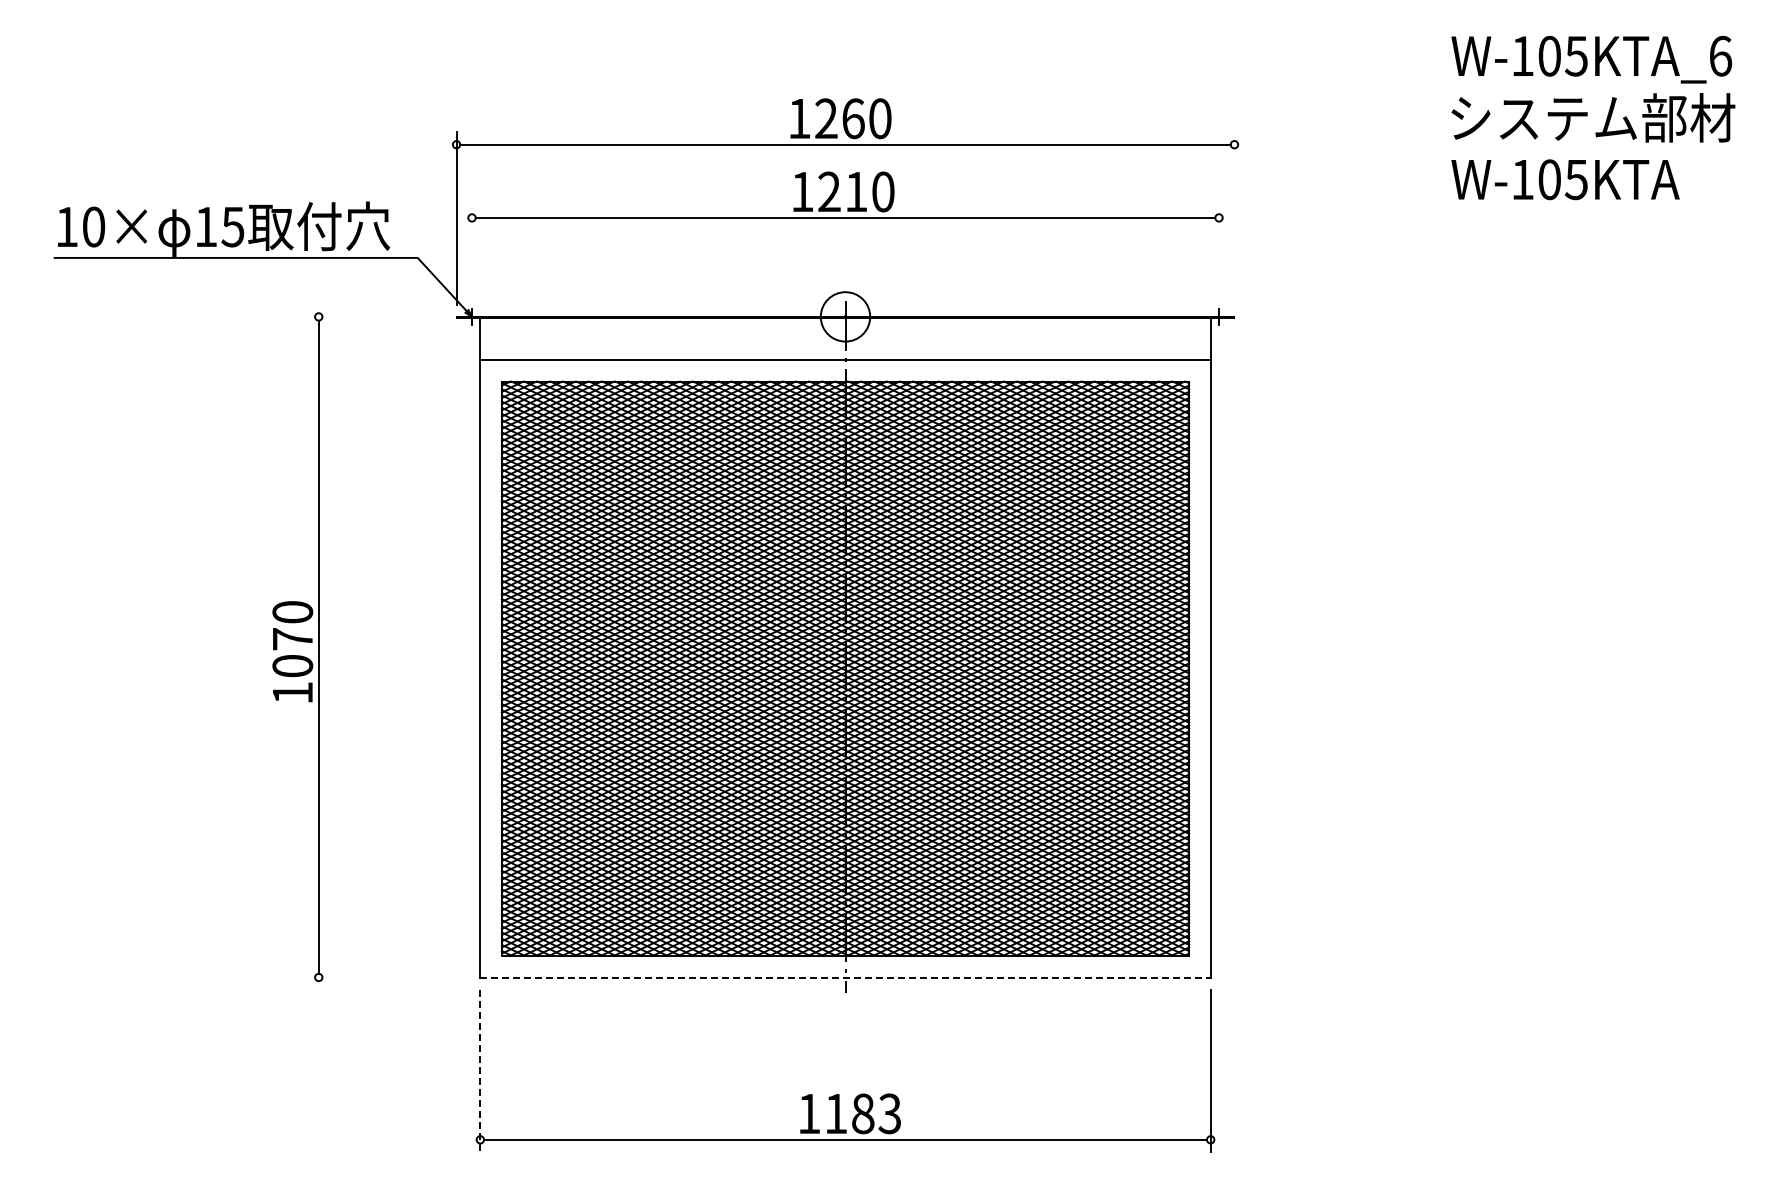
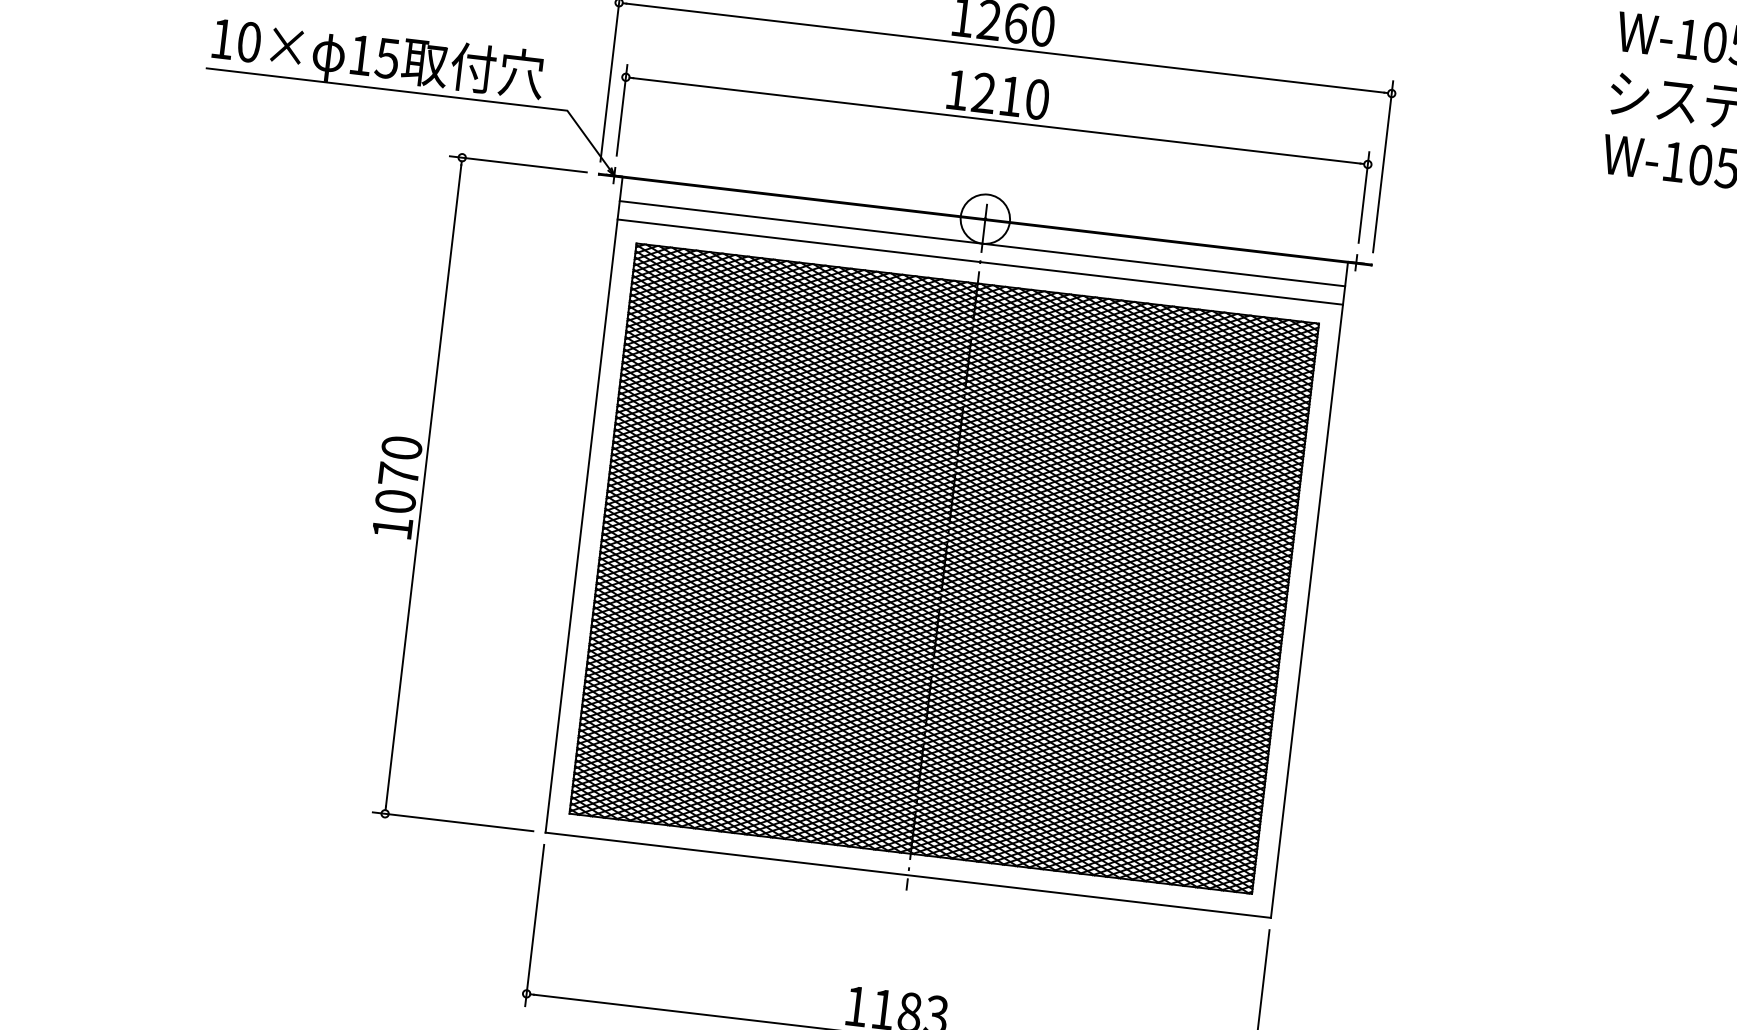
line: (1234, 218) -> (1383, 166), added
line: (472, 250) -> (622, 109), added
line: (1219, 250) -> (1364, 196), added
line: (375, 316) -> (518, 163), added
line: (845, 341) -> (982, 243), added
line: (386, 977) -> (452, 821), added
line: (846, 977) -> (909, 875), dashed -> solid
line: (480, 1071) -> (534, 926), dashed -> solid

